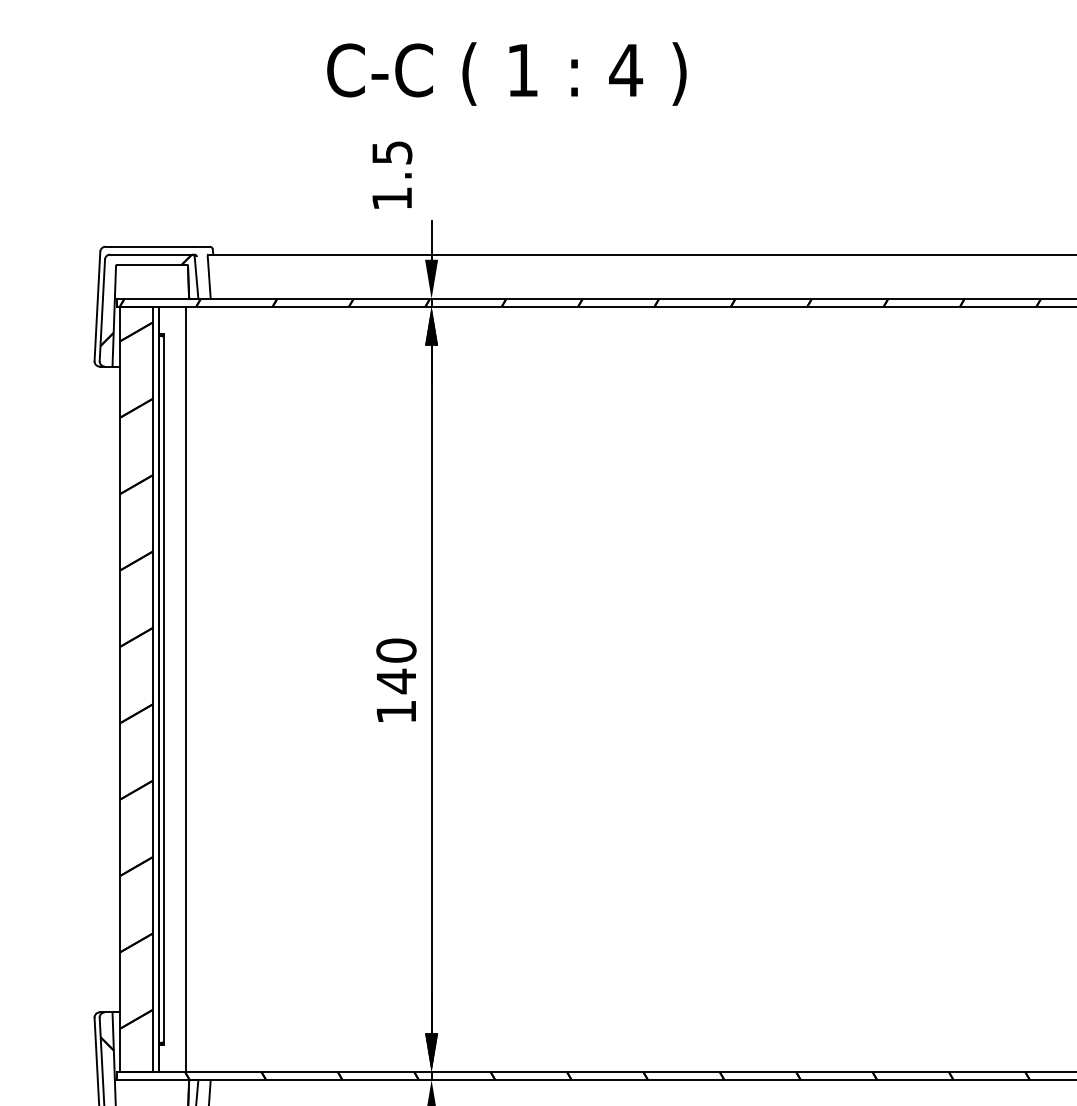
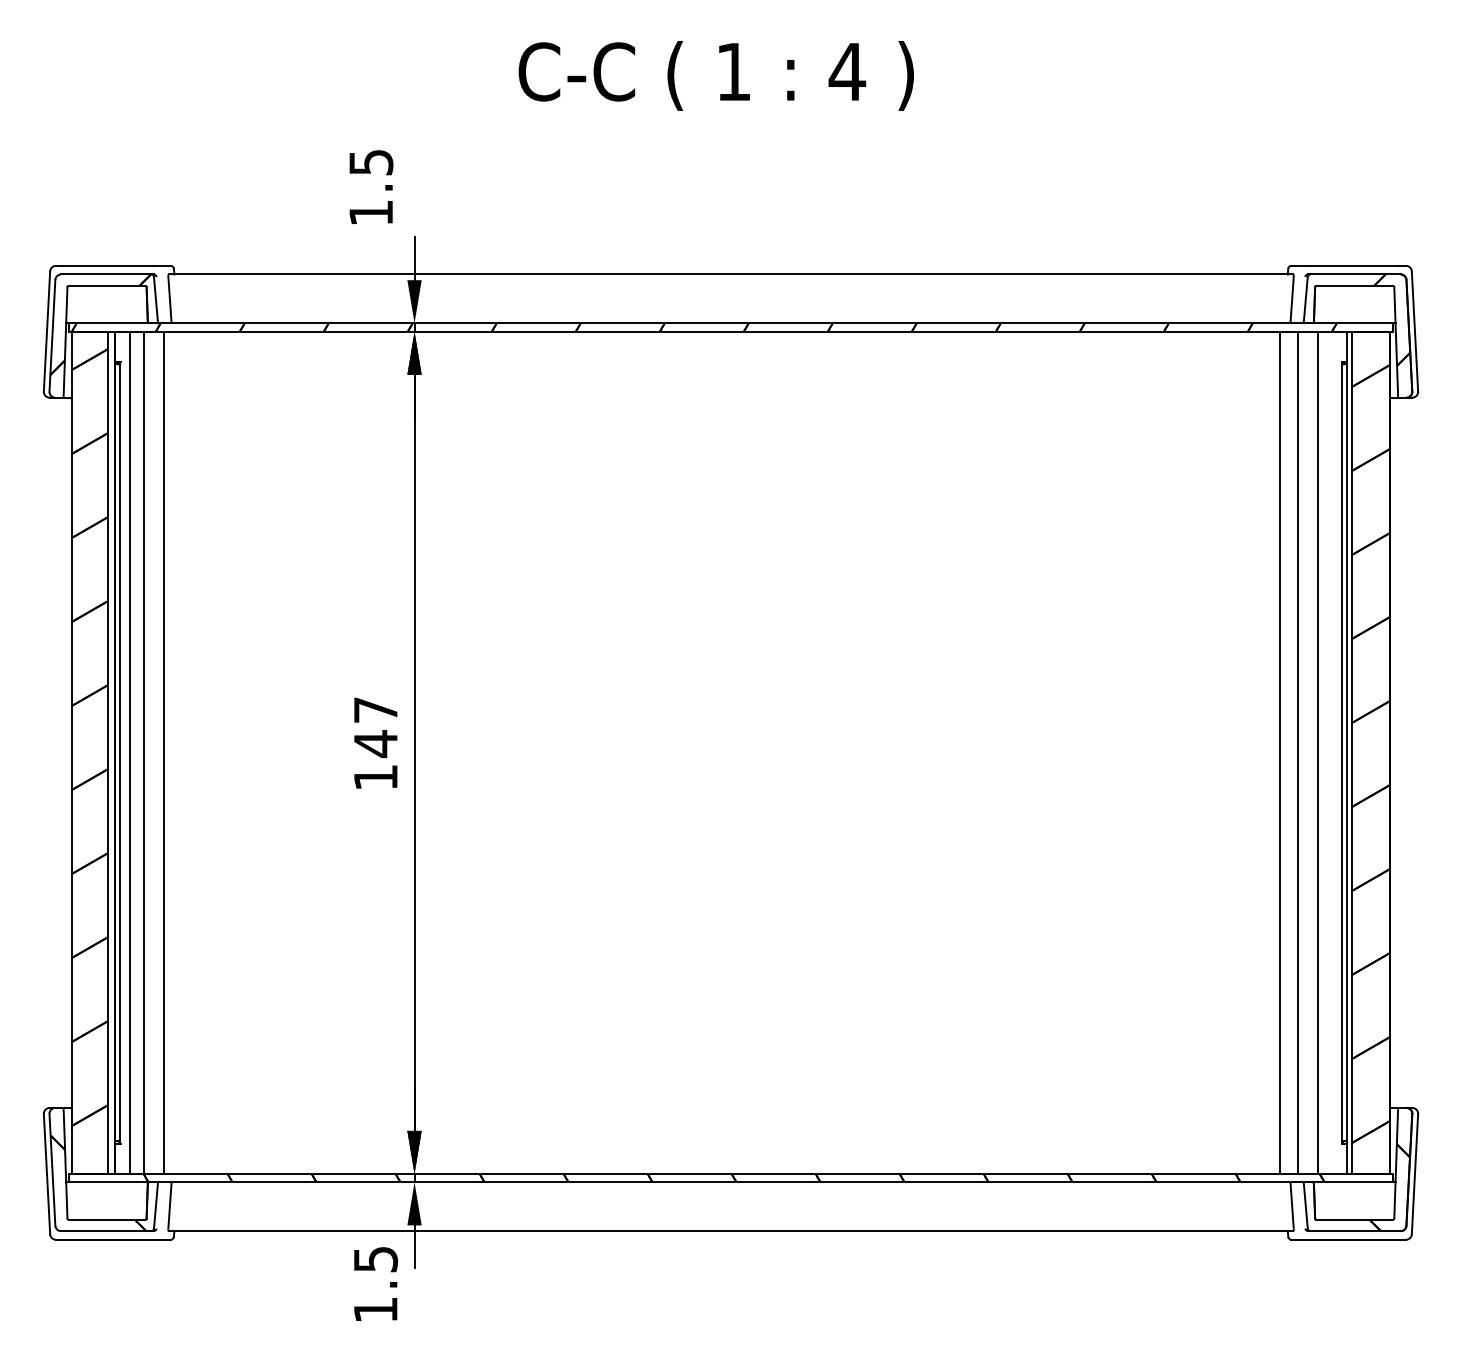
text: (506, 73) -> (715, 75), moved
text: (396, 650) -> (375, 709), 140 -> 147
line: (172, 689) -> (129, 752), added
line: (203, 689) -> (163, 752), added

